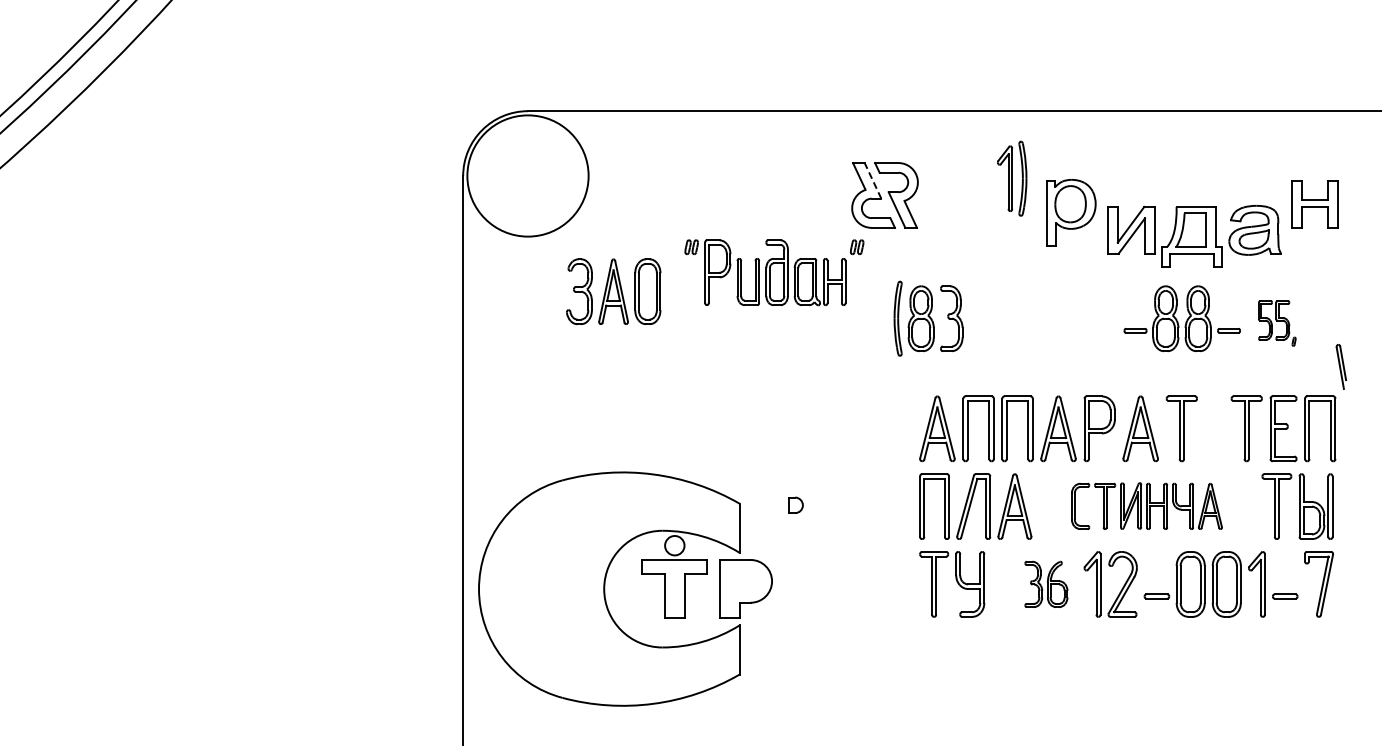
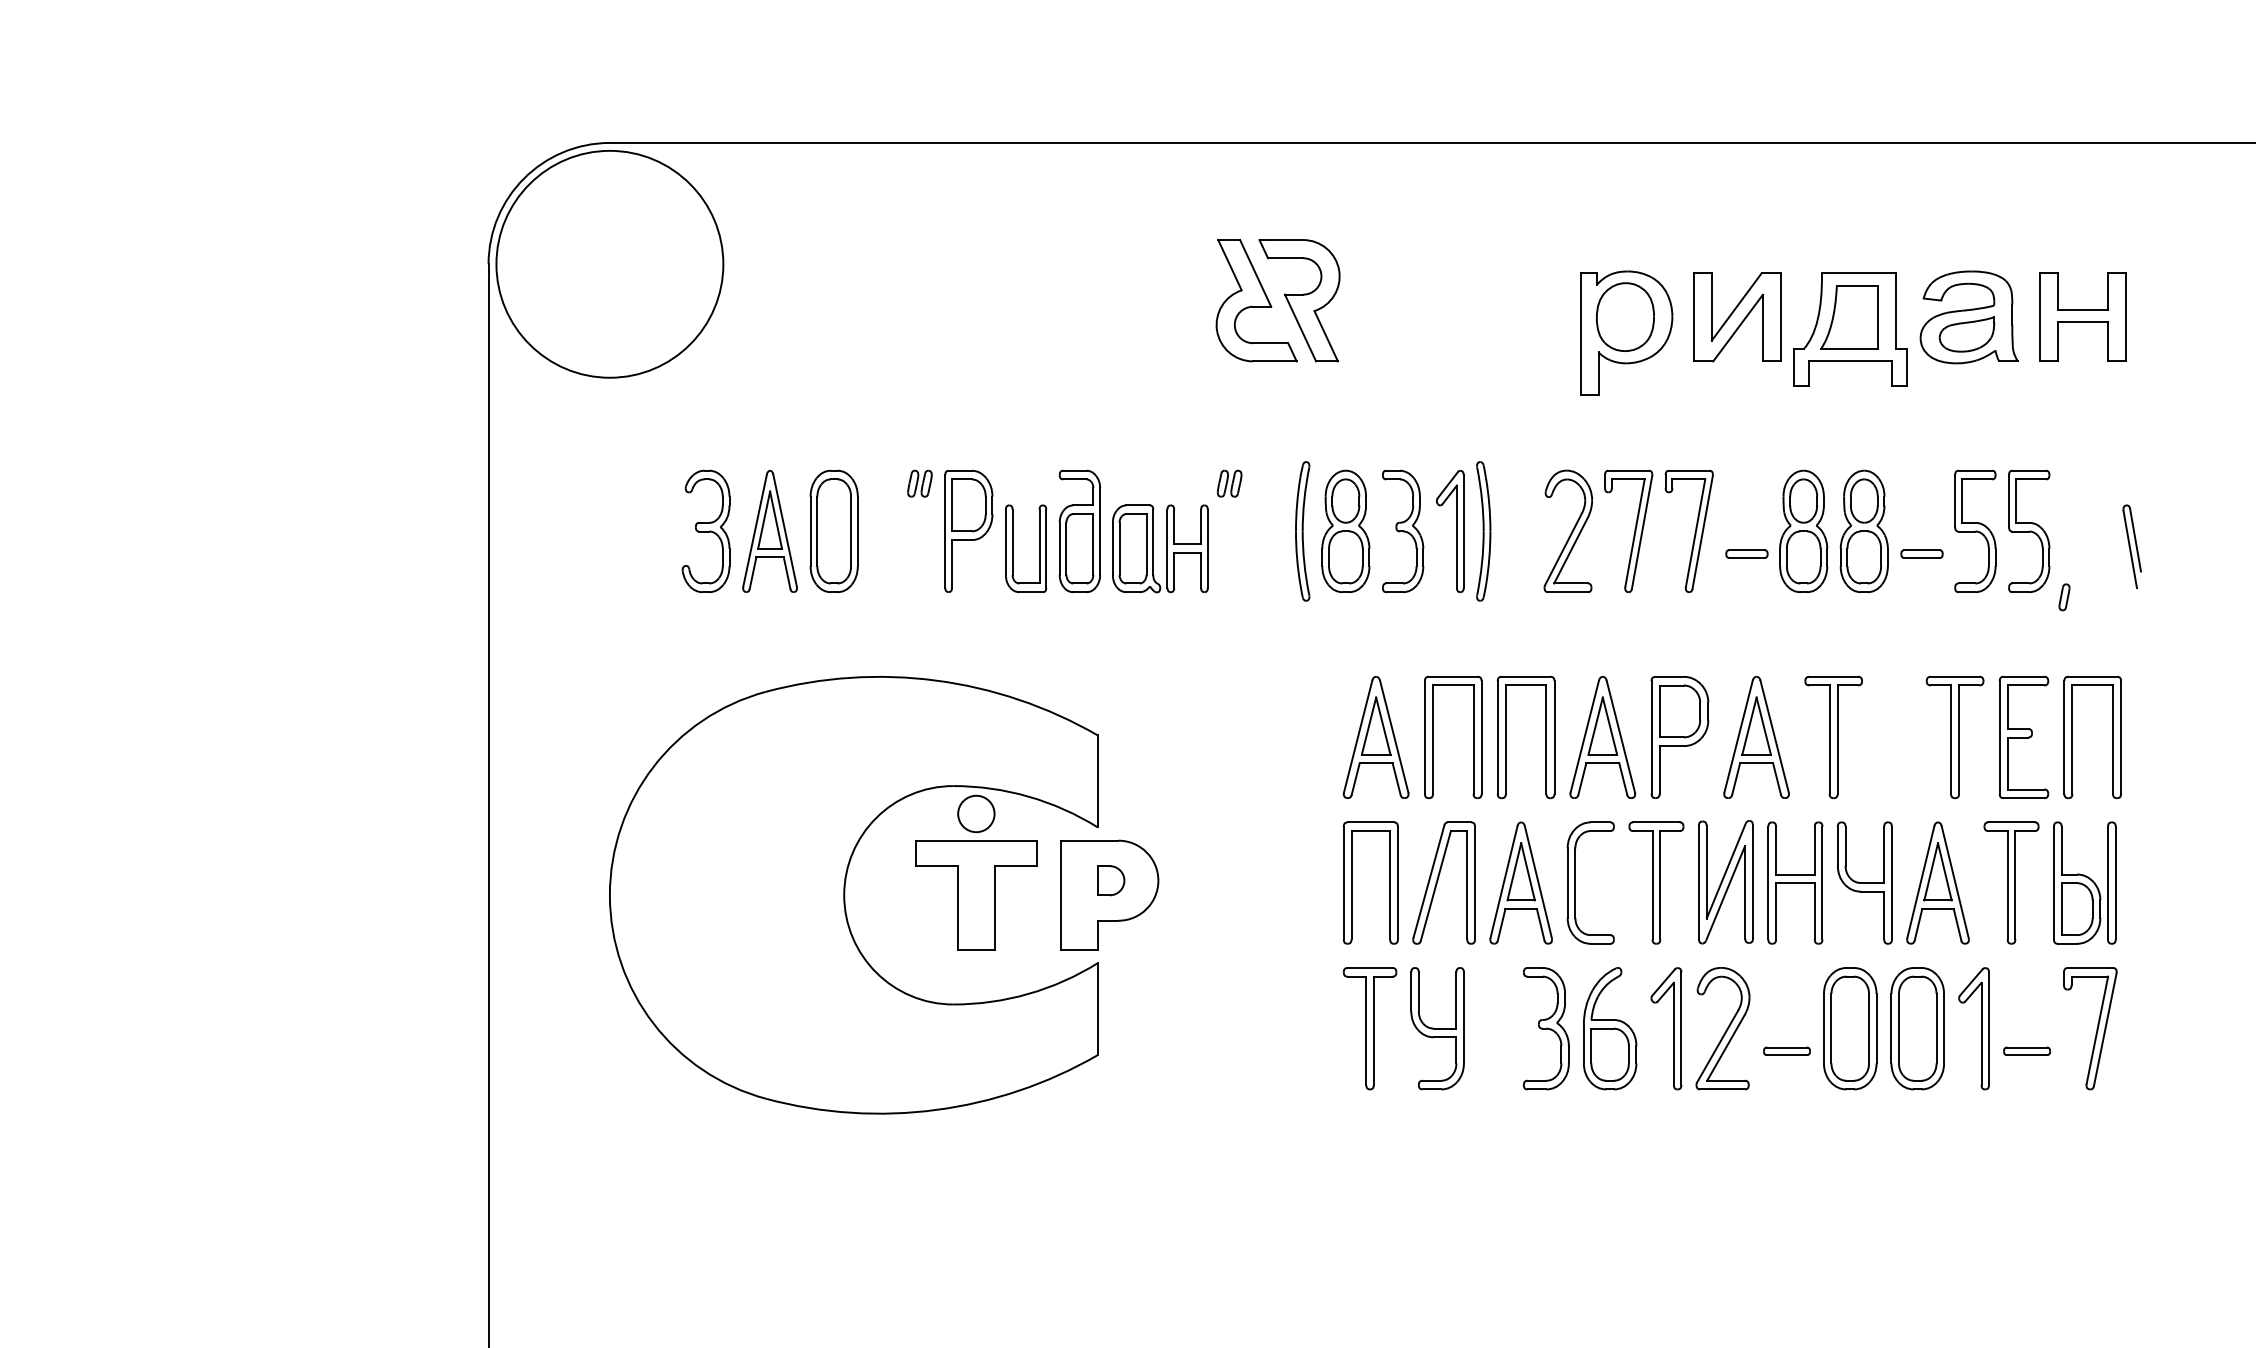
part: (1012, 178) -> (1464, 530), moved
line: (873, 180) -> (1256, 272), dashed -> solid
part: (1194, 236) -> (1855, 328), moved
part: (774, 272) -> (1074, 530), moved
part: (613, 291) -> (769, 530), moved
part: (1072, 318) -> (1628, 530), added
part: (1277, 323) -> (2012, 540), size x1.67
part: (1340, 366) -> (2130, 545), moved
part: (1146, 505) -> (1767, 880), size x1.43
part: (1046, 584) -> (1580, 1028), size x1.43
part: (605, 588) -> (846, 894), moved

